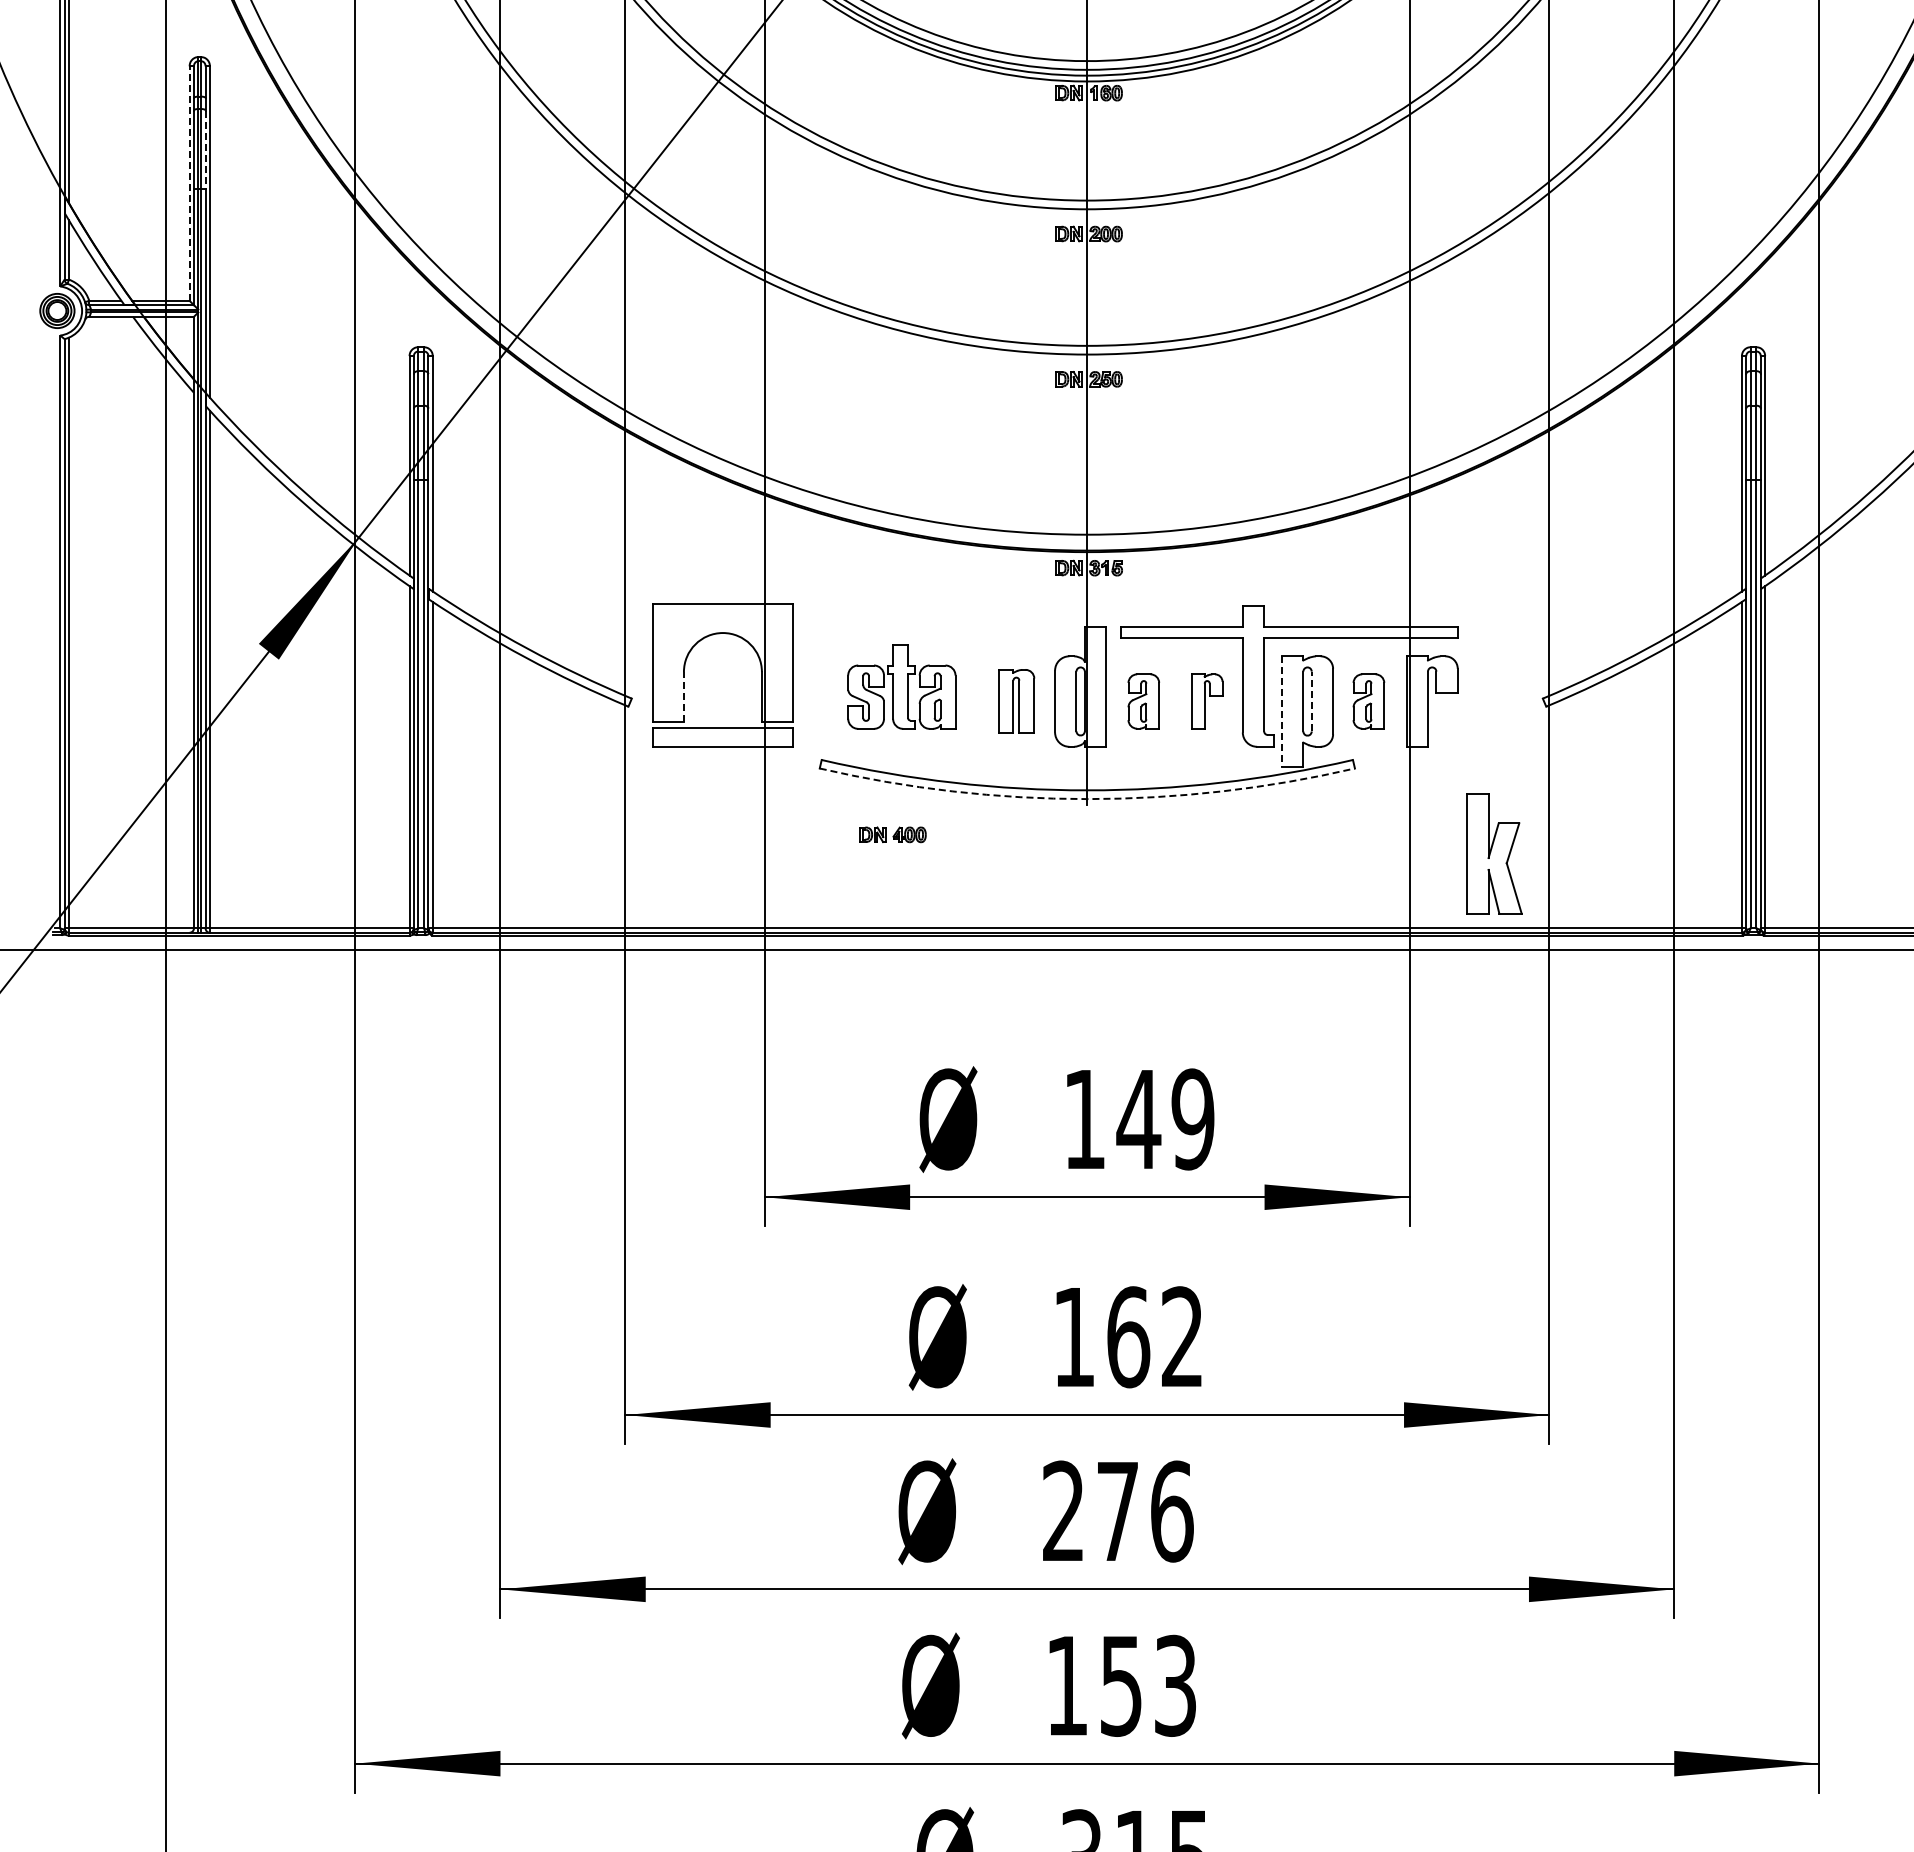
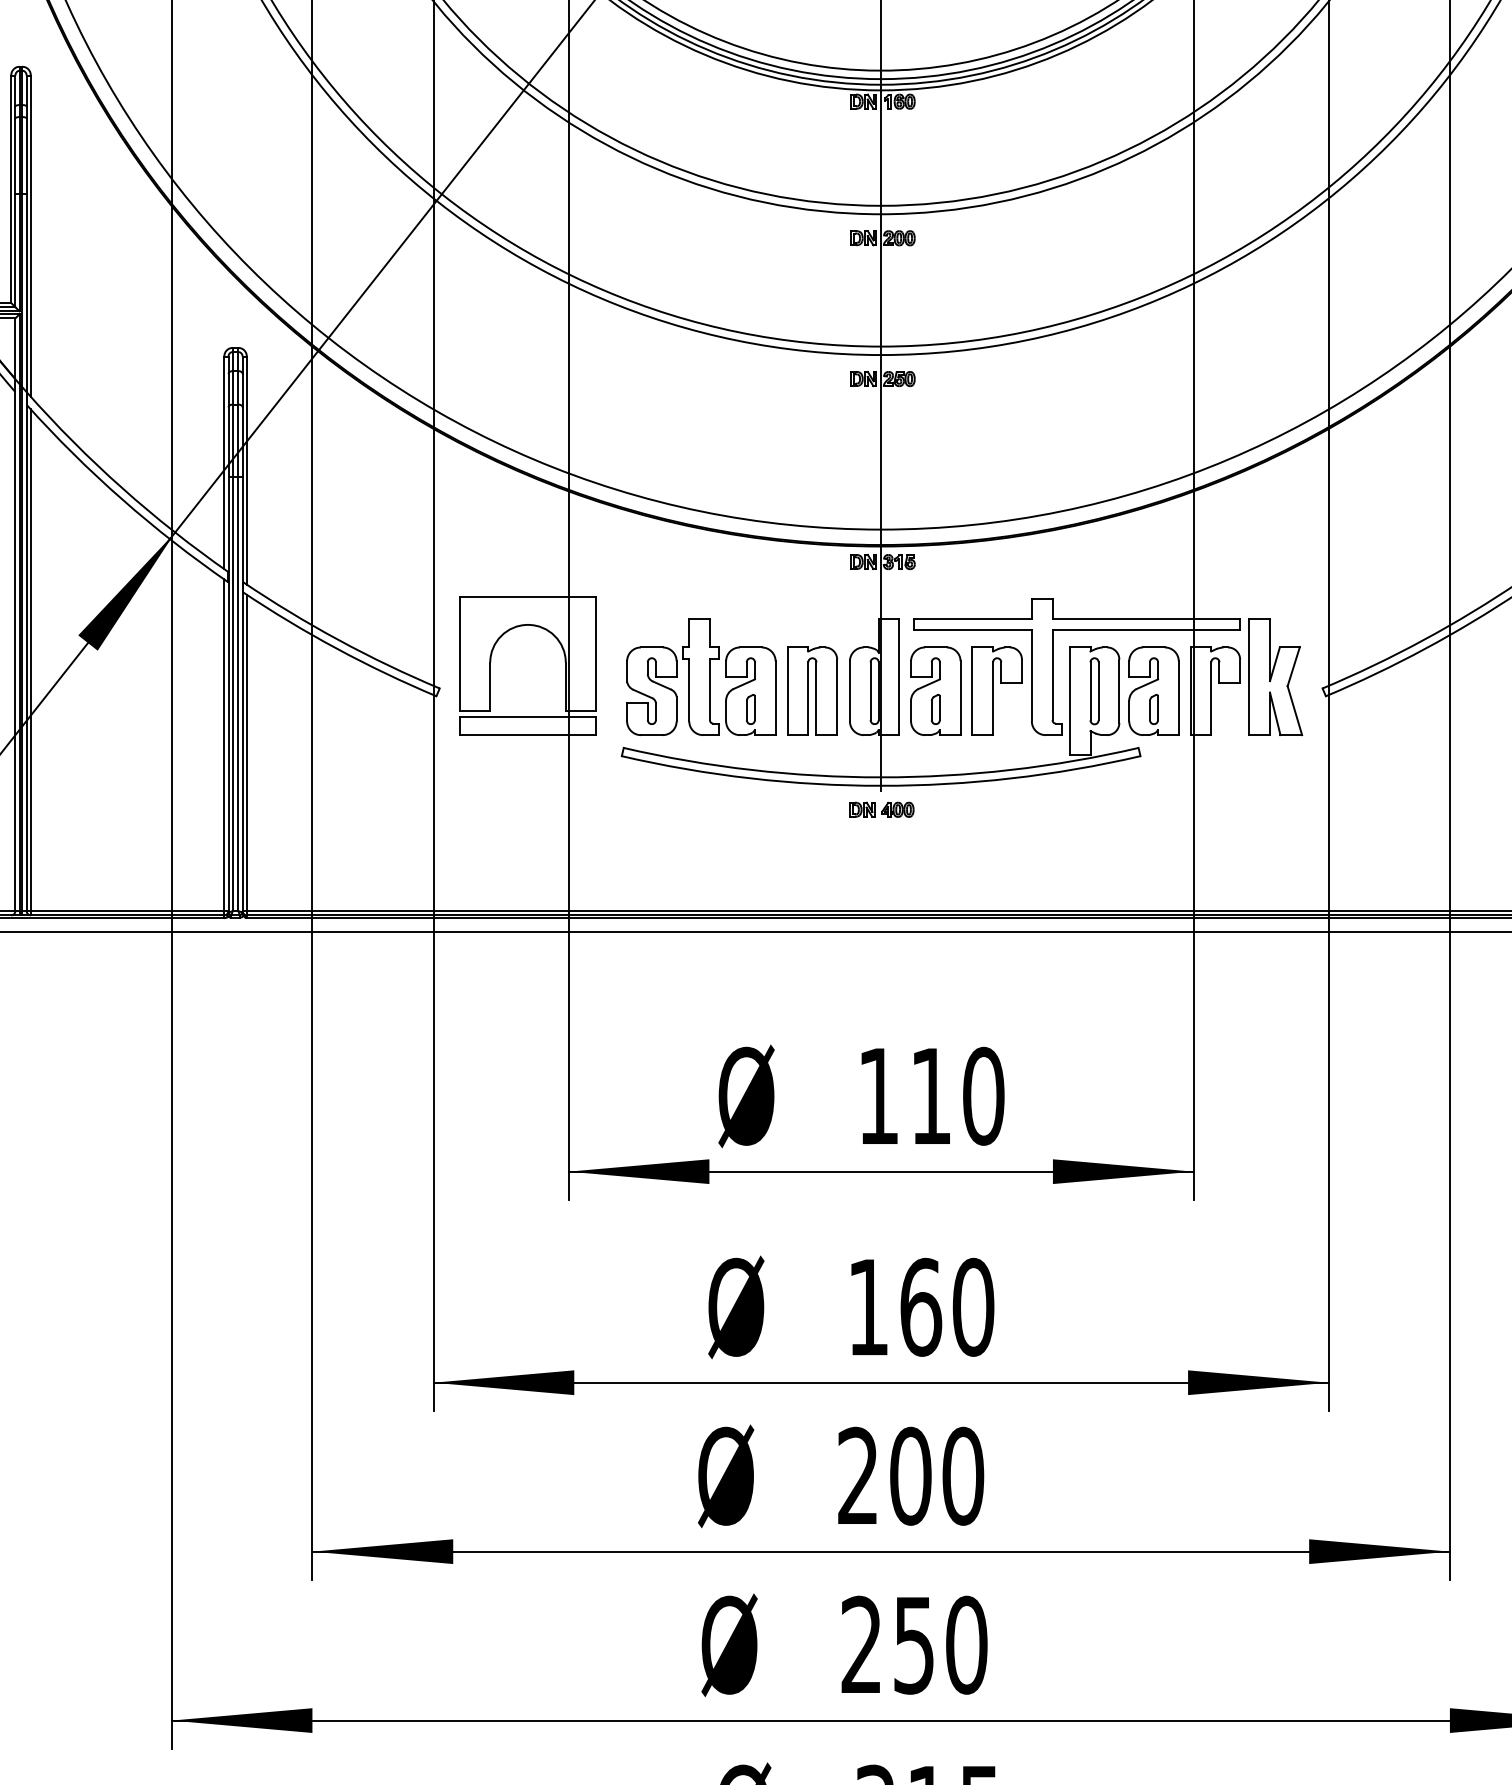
line: (205, 150) -> (26, 157), dashed -> solid
line: (189, 183) -> (11, 189), dashed -> solid
part: (901, 686) -> (701, 676), size x1.43
line: (683, 696) -> (489, 686), dashed -> solid
part: (1016, 701) -> (812, 691), size x1.43
part: (1143, 701) -> (935, 691), size x1.67
part: (1207, 701) -> (997, 691), size x1.67
line: (1311, 701) -> (1098, 691), dashed -> solid
part: (1368, 701) -> (1153, 691), size x1.67
line: (1281, 711) -> (1069, 700), dashed -> solid
arc: (1087, 799) -> (881, 786), dashed -> solid
part: (892, 834) -> (881, 809), moved
part: (1494, 853) -> (1275, 676), moved
text: (1165, 1119) -> (956, 1096), 149 -> 110
text: (1182, 1337) -> (973, 1307), 162 -> 160
text: (1144, 1511) -> (936, 1476), 276 -> 200
text: (1121, 1685) -> (914, 1644), 153 -> 250

